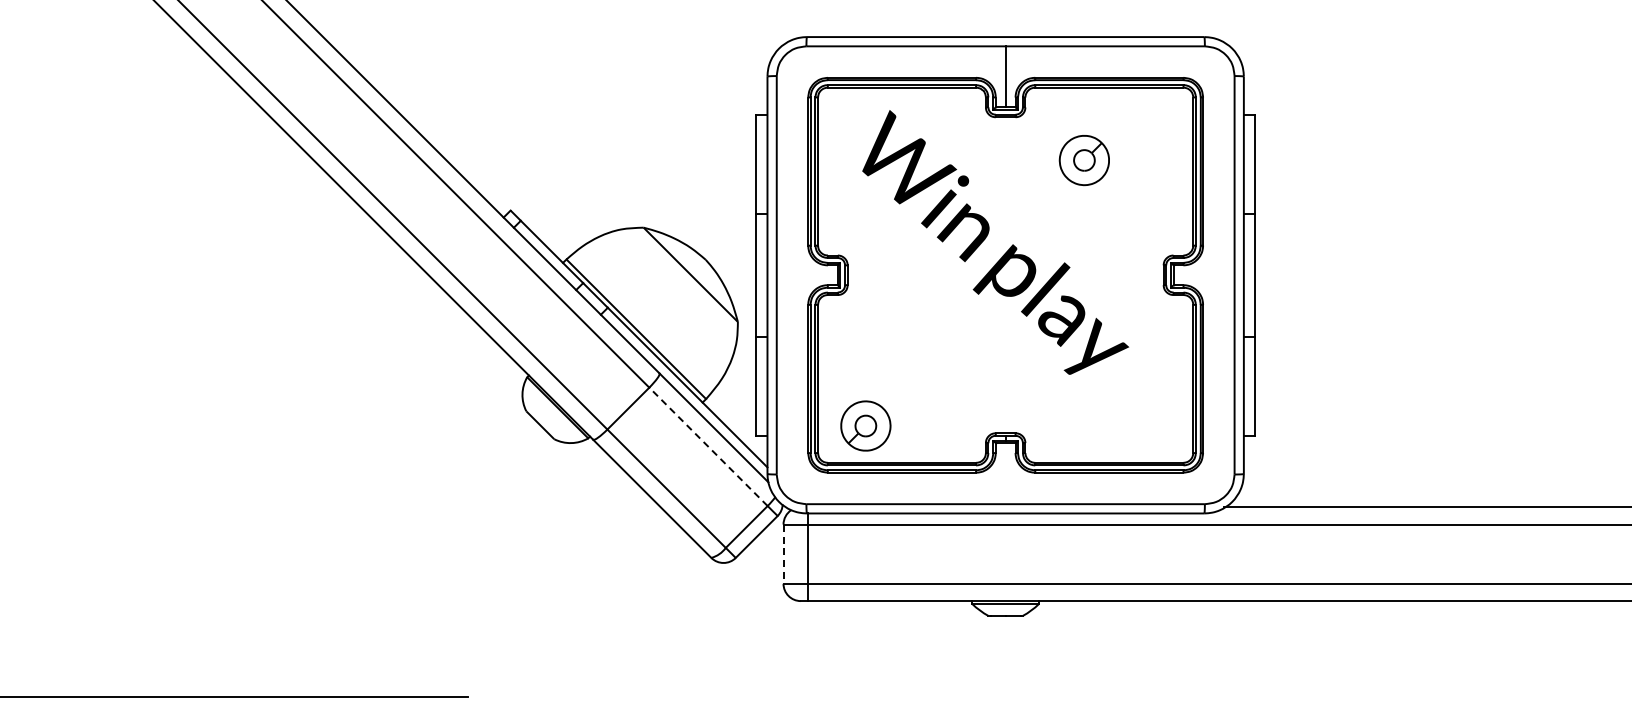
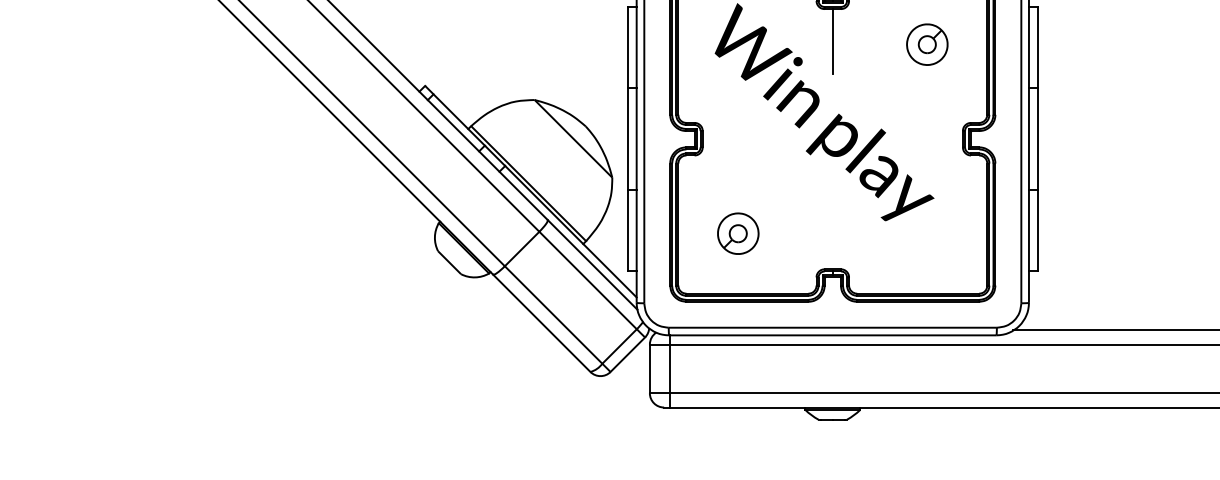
line: (1005, 156) -> (832, 41), added
part: (1083, 160) -> (926, 44), moved
part: (865, 425) -> (737, 233), moved
line: (708, 446) -> (588, 280), dashed -> solid
line: (783, 554) -> (649, 369), dashed -> solid

